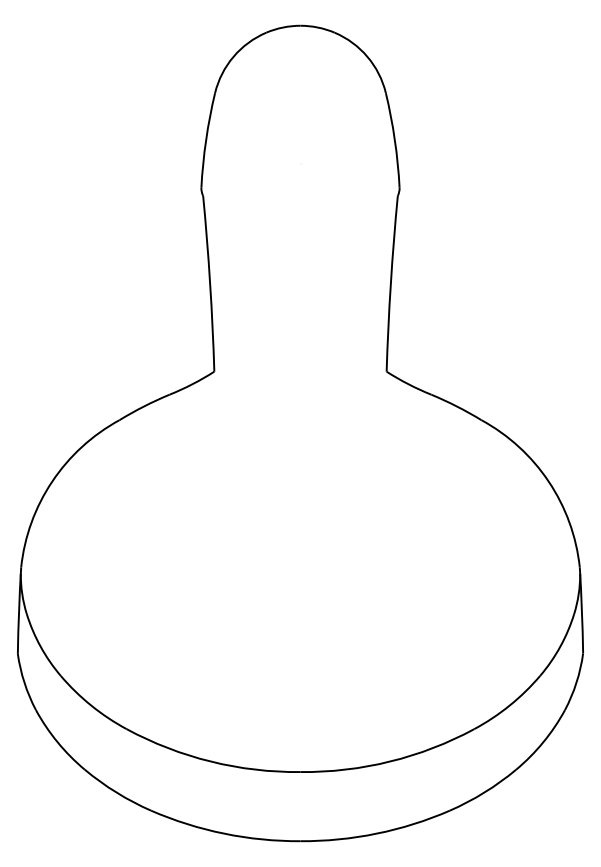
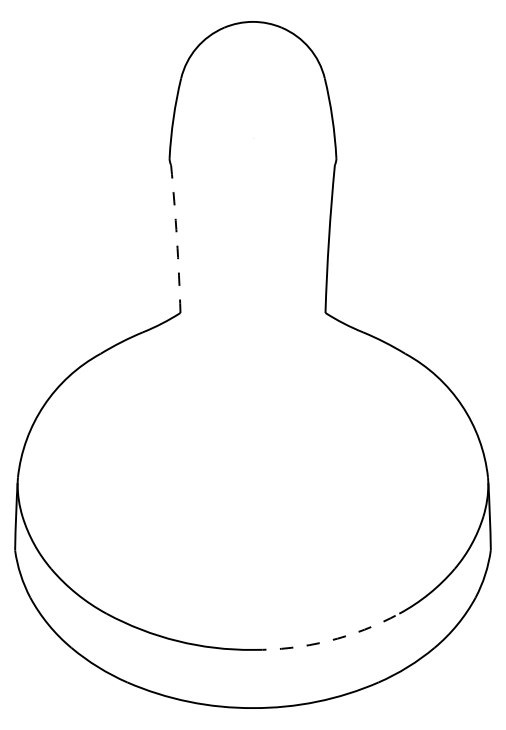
arc: (209, 283) -> (176, 238), solid -> dashed
arc: (390, 762) -> (328, 641), solid -> dashed

